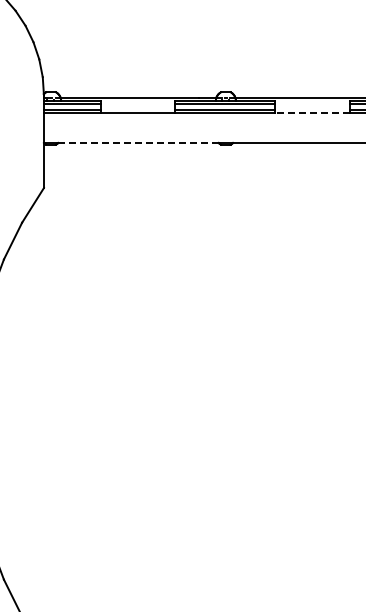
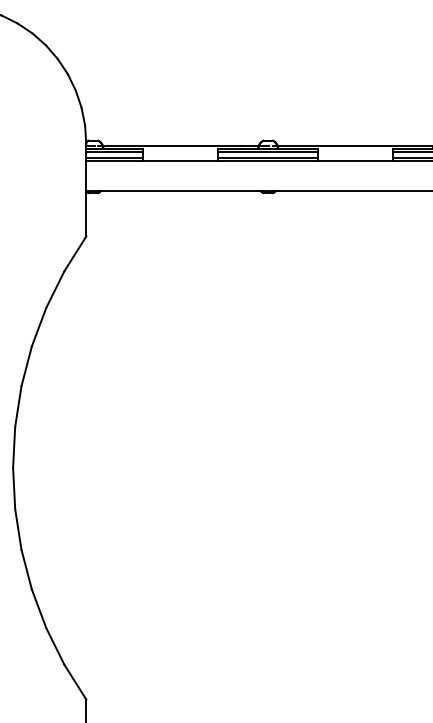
line: (312, 113) -> (354, 161), dashed -> solid
line: (139, 143) -> (181, 191), dashed -> solid

